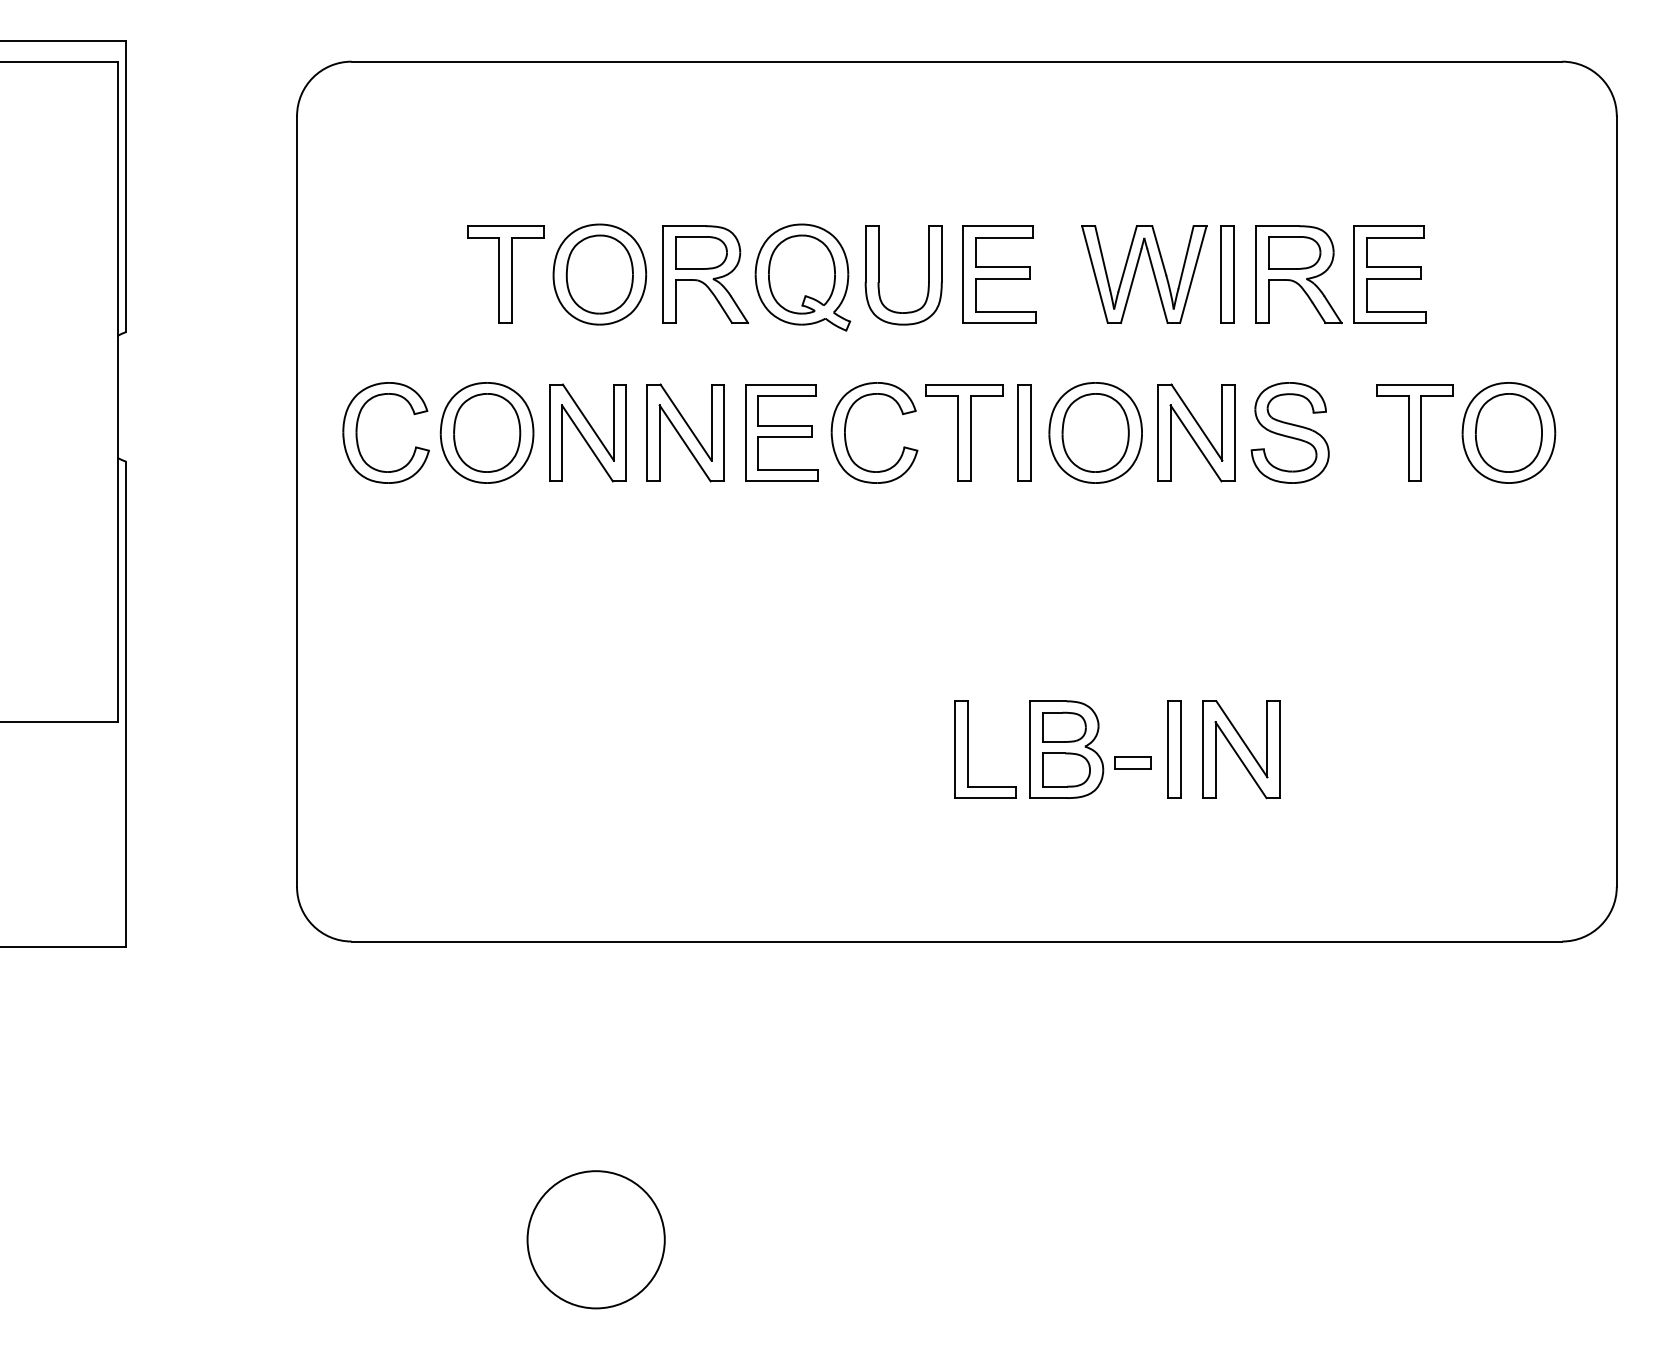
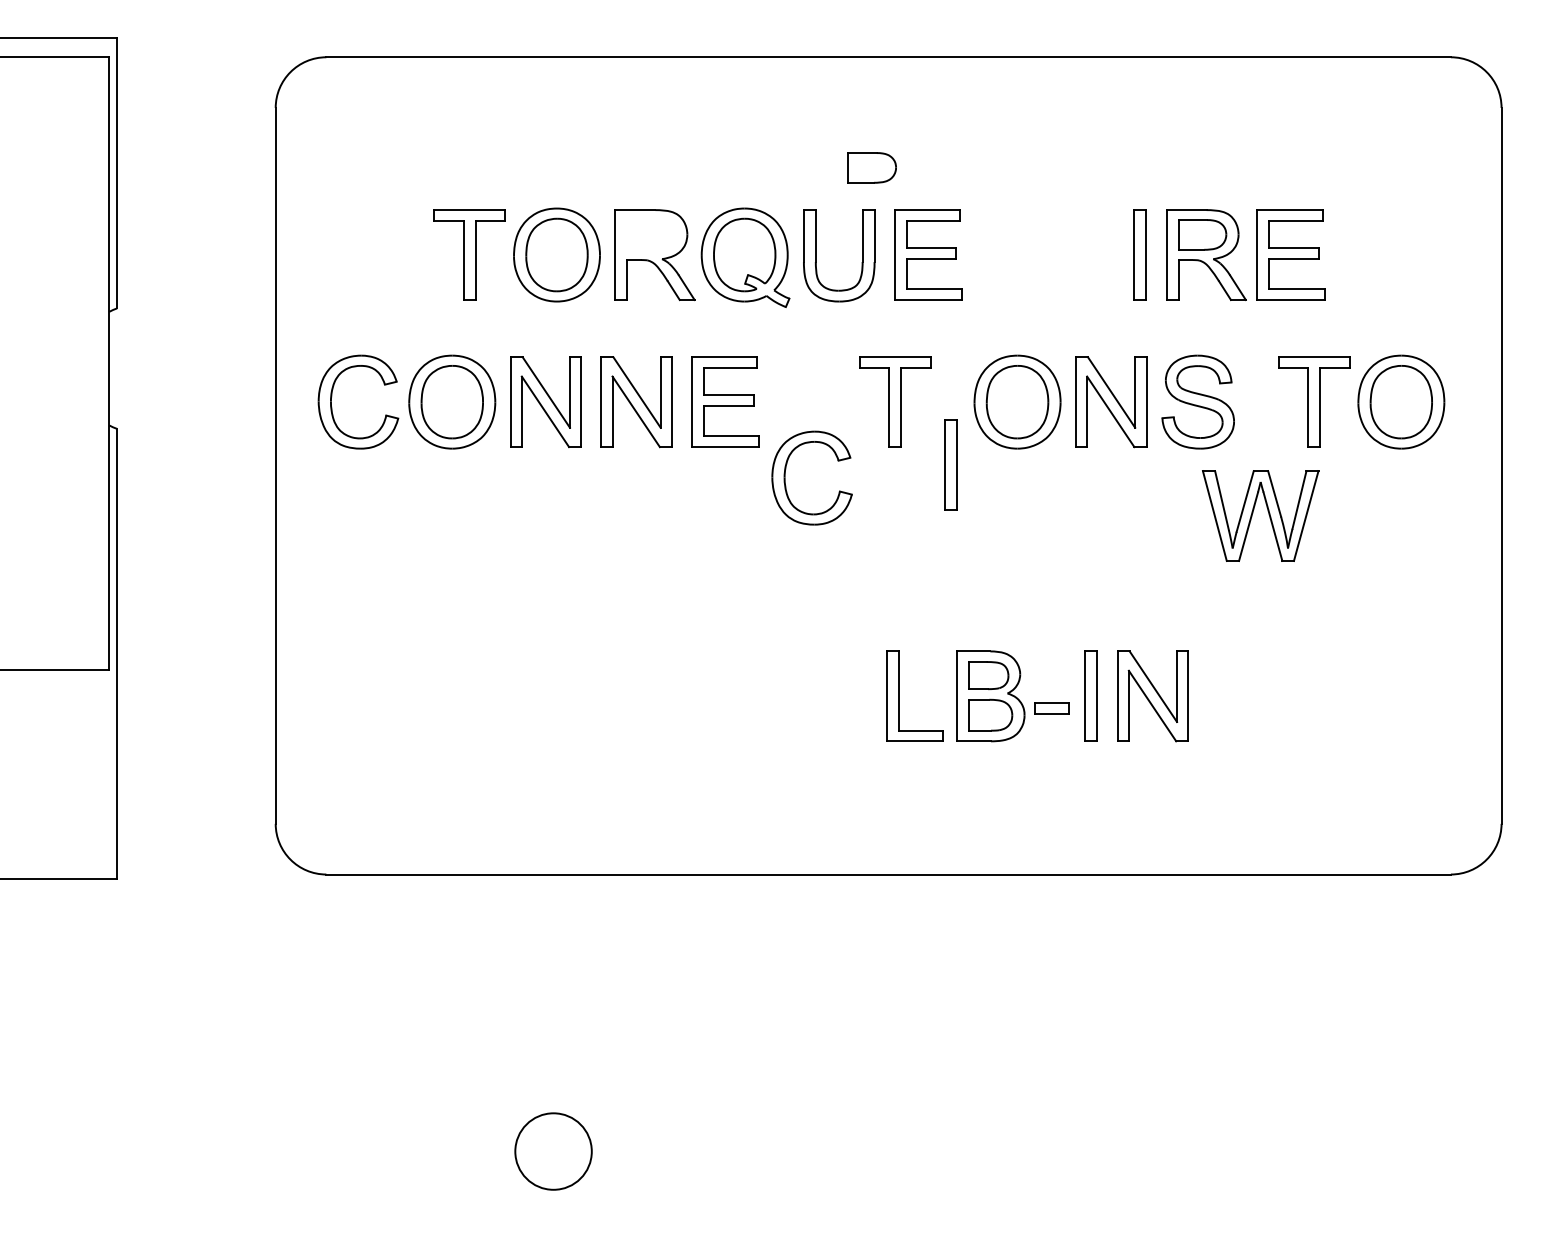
part: (700, 252) -> (871, 167), moved
part: (1136, 271) -> (1253, 513), moved
part: (845, 432) -> (785, 477), moved
part: (1023, 432) -> (950, 464), moved
circle: (596, 1239) -> (553, 1151), size x0.6

